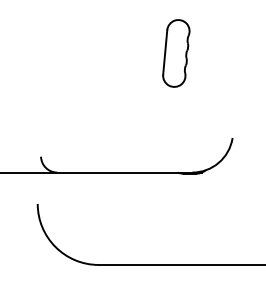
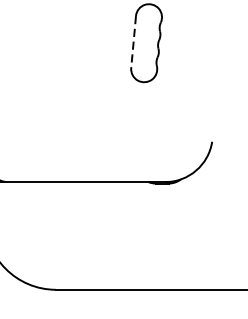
line: (165, 52) -> (133, 42), solid -> dashed

